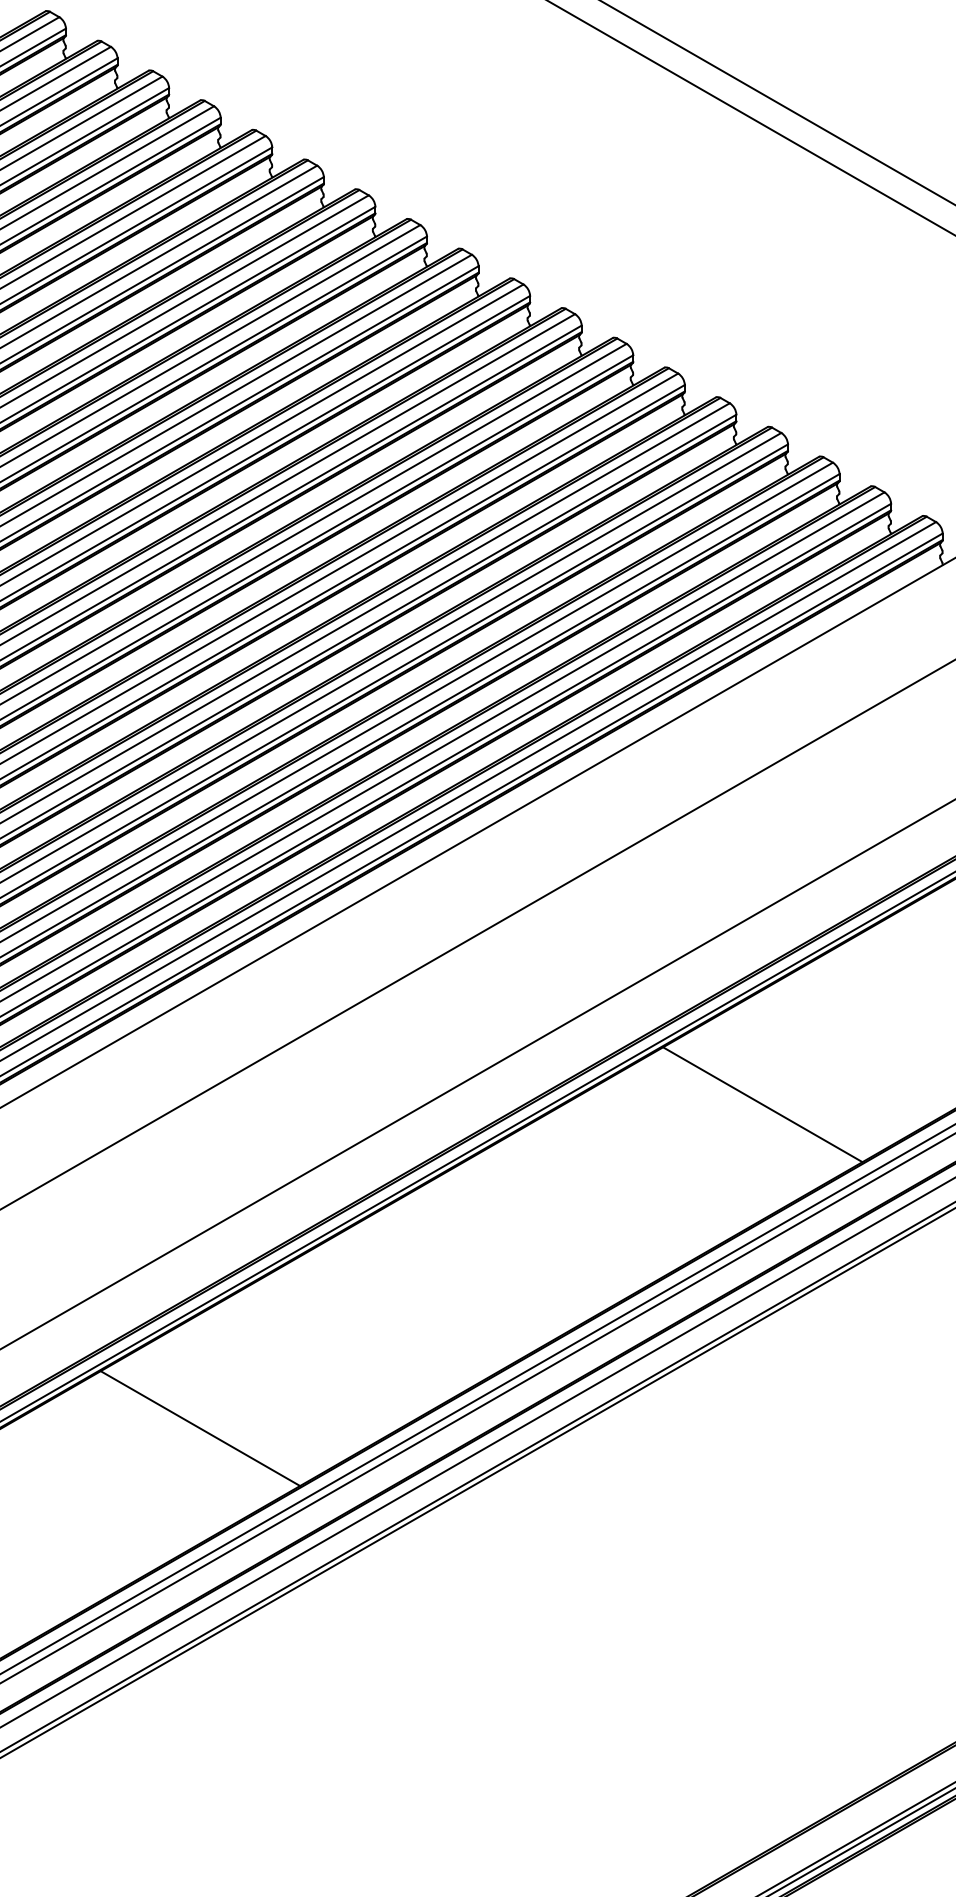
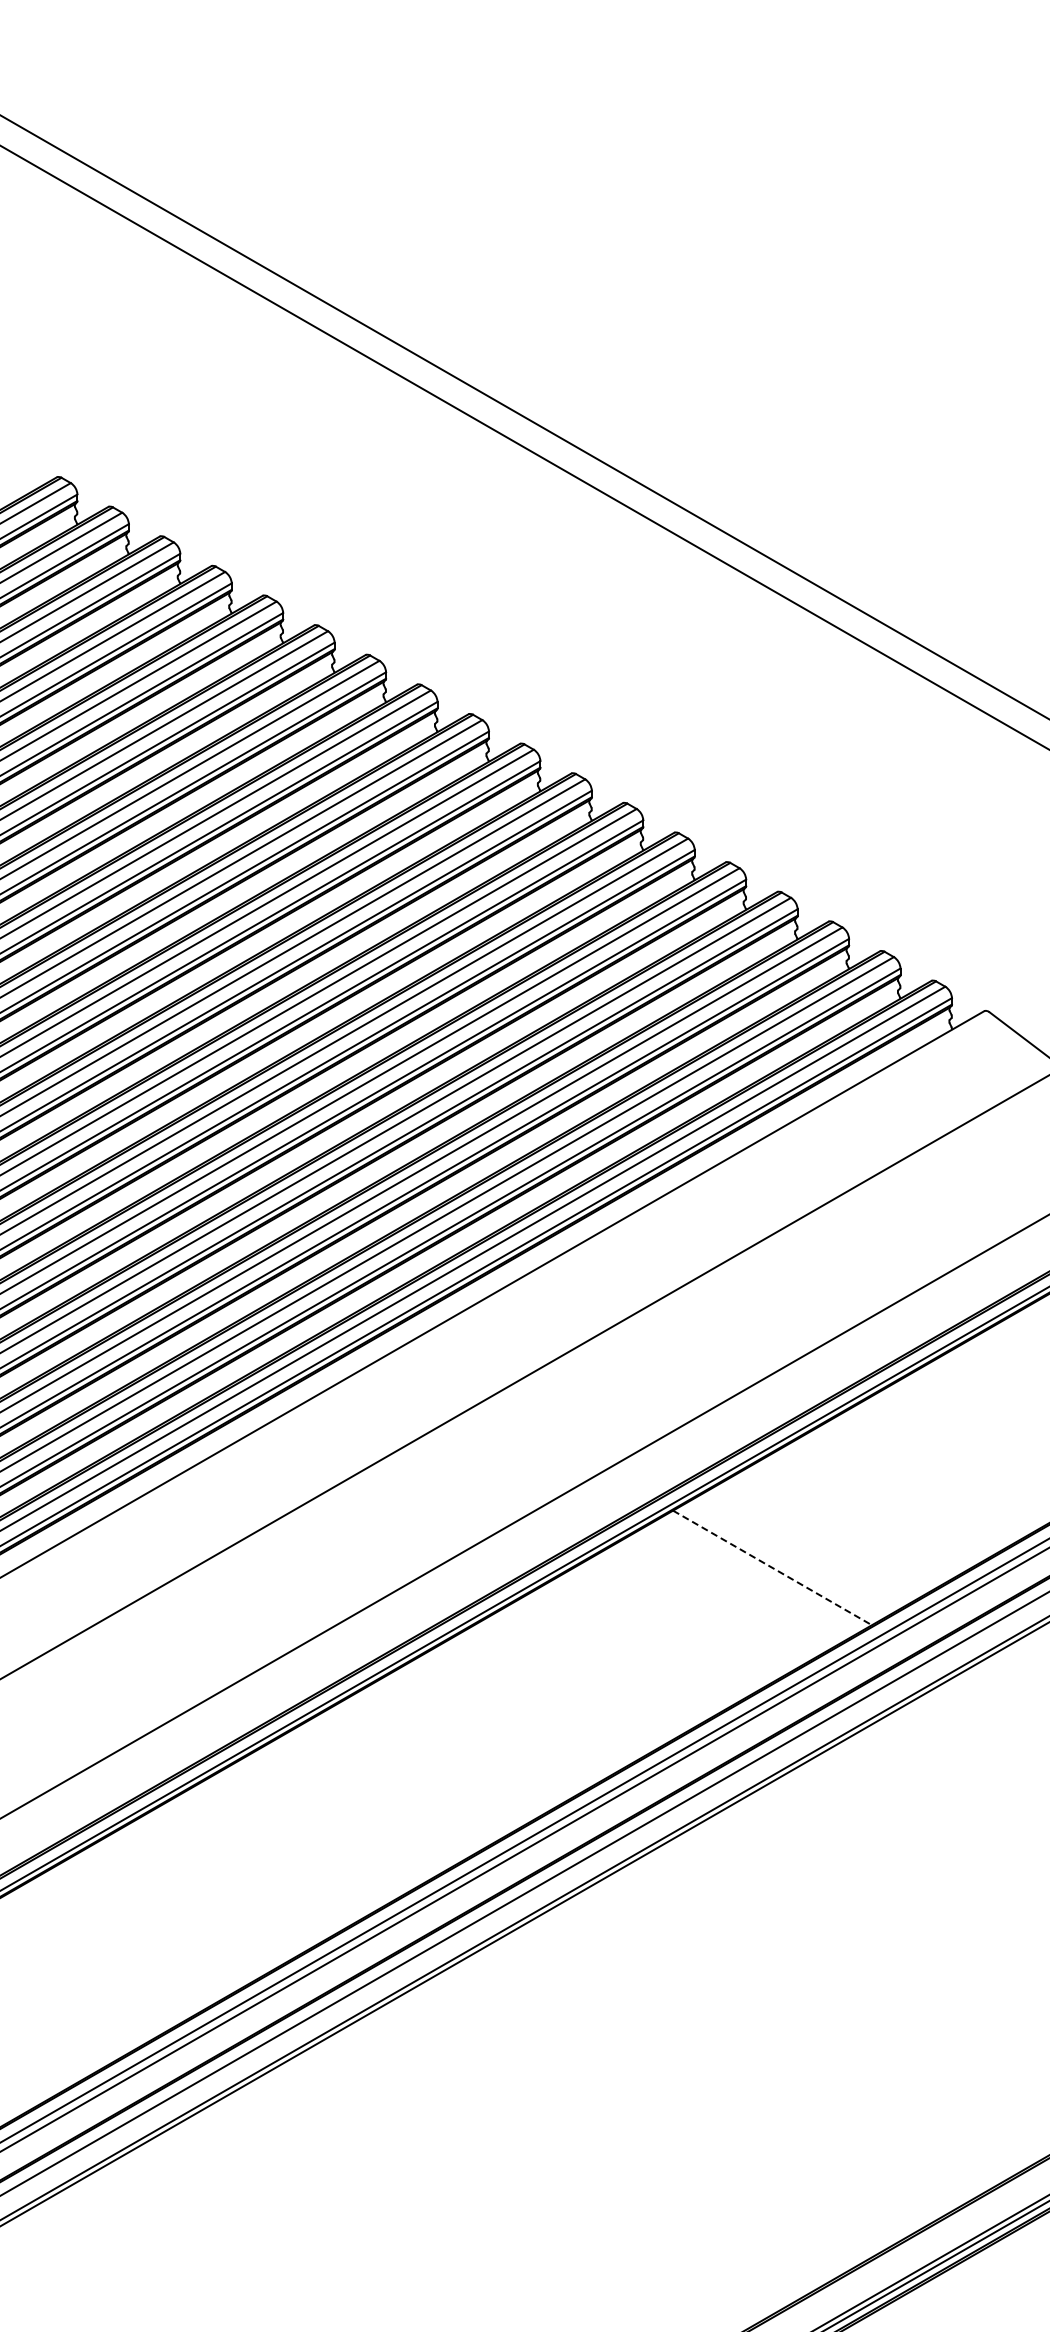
line: (762, 1104) -> (772, 1567), solid -> dashed
line: (200, 1428) -> (211, 1890), removed

